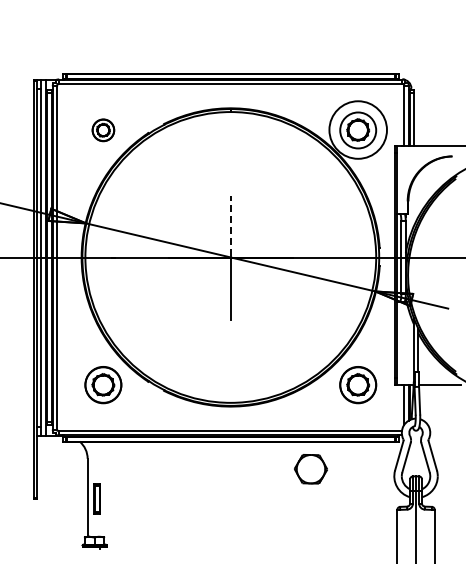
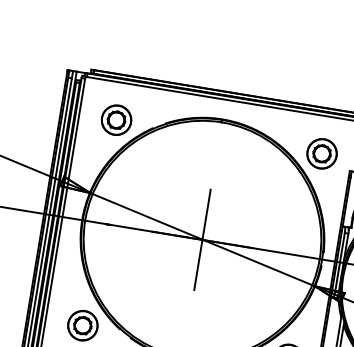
part: (103, 130) -> (116, 120), size x1.67
circle: (358, 130) -> (322, 154), size x0.62
line: (230, 225) -> (206, 213), dashed -> solid

